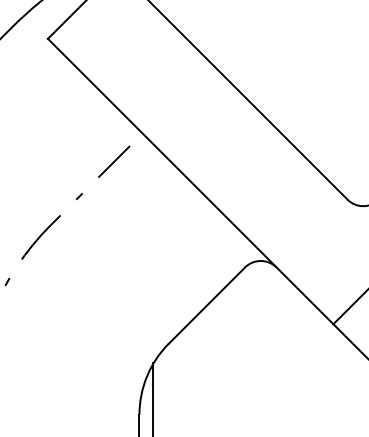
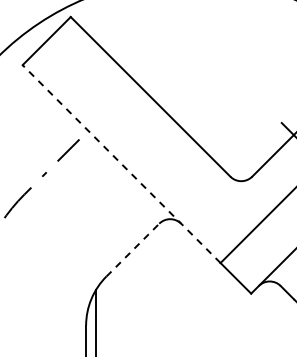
line: (190, 182) -> (121, 164), solid -> dashed
line: (207, 304) -> (133, 249), solid -> dashed

